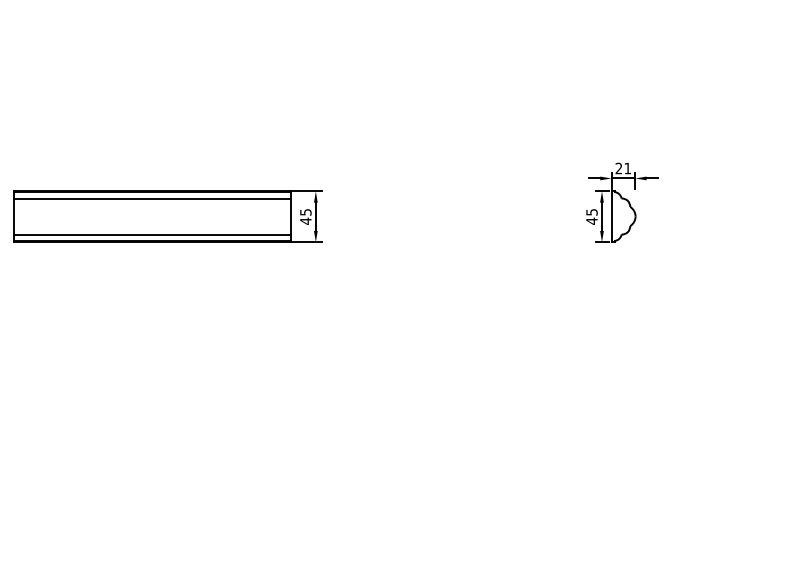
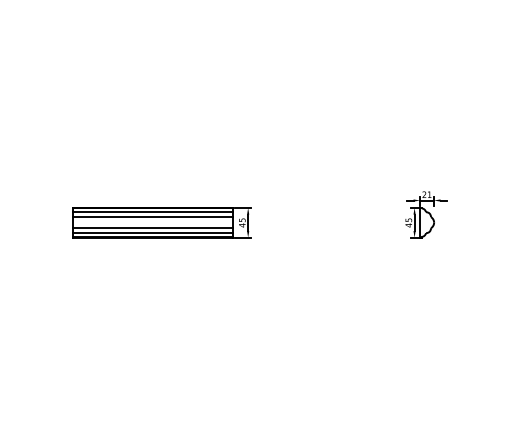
line: (151, 207) -> (152, 217), added
line: (151, 226) -> (152, 228), added

